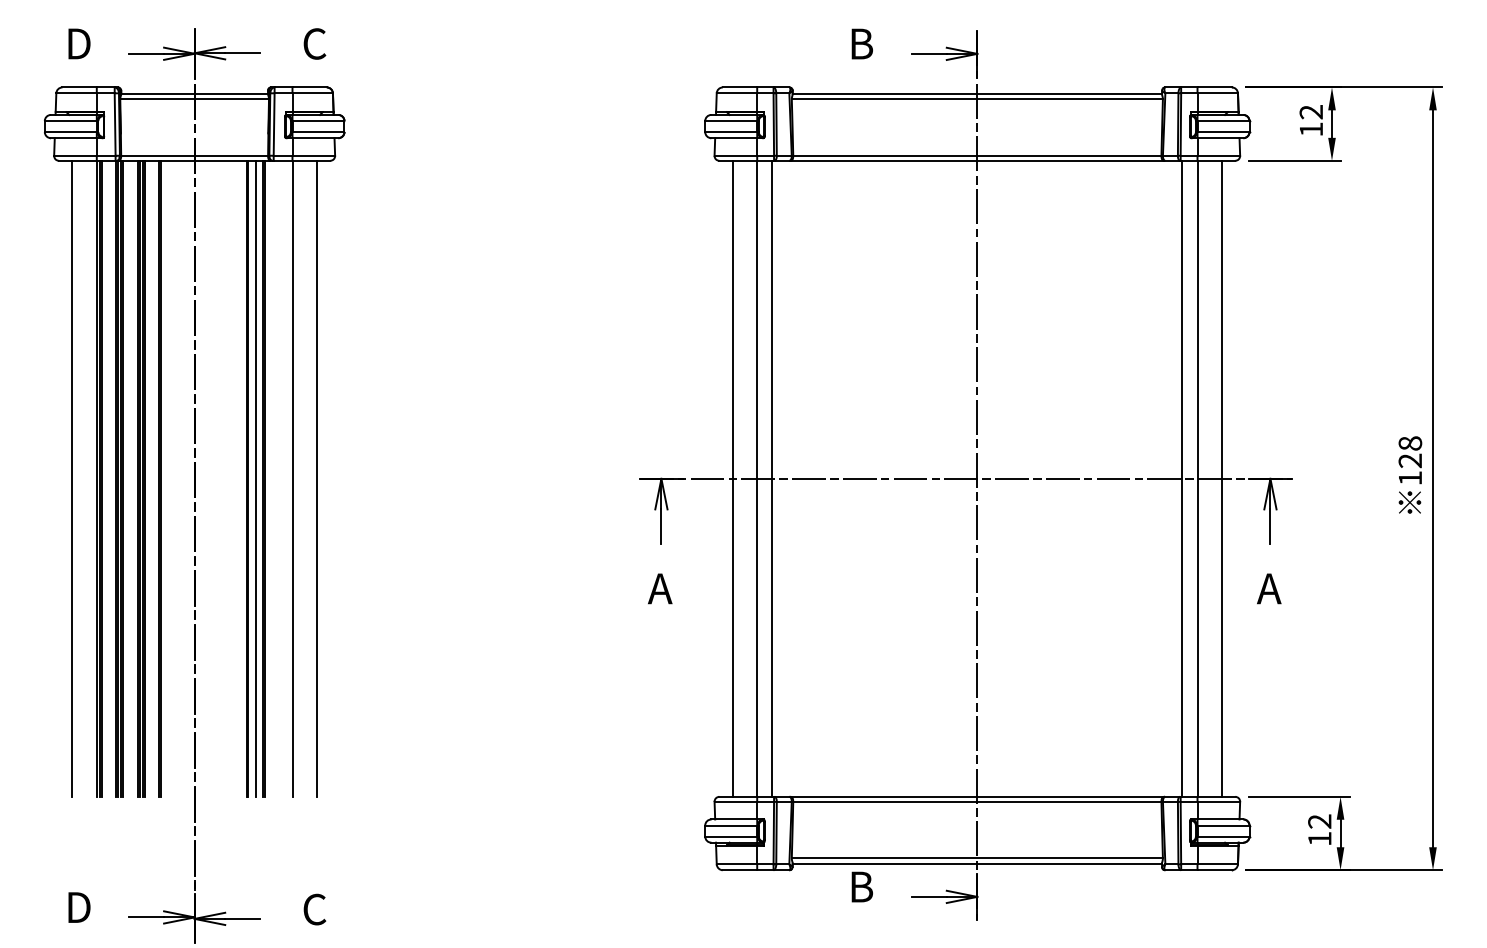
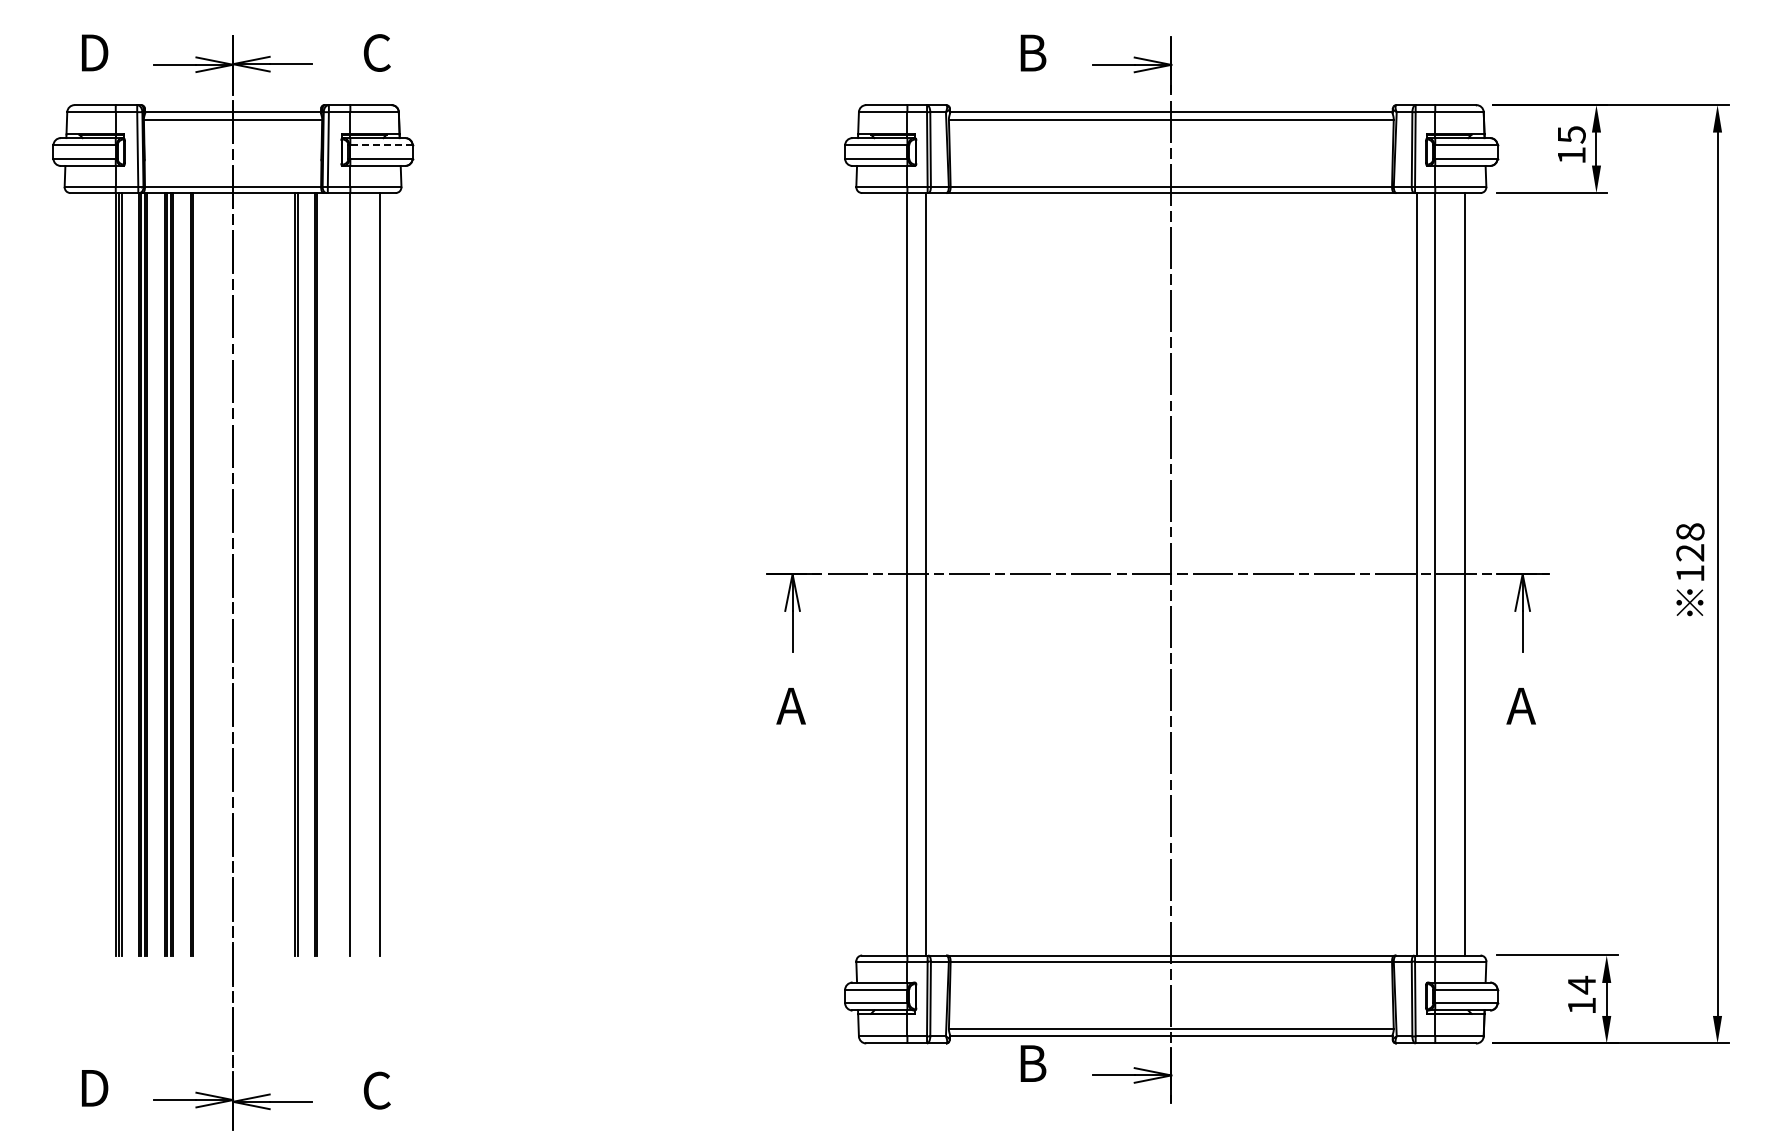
text: (1311, 111) -> (1571, 134), 12 -> 15
line: (318, 121) -> (381, 145), solid -> dashed
line: (72, 479) -> (86, 574), removed
line: (255, 479) -> (306, 574), removed
line: (733, 479) -> (878, 574), removed
text: (1319, 821) -> (1581, 984), 12 -> 14

